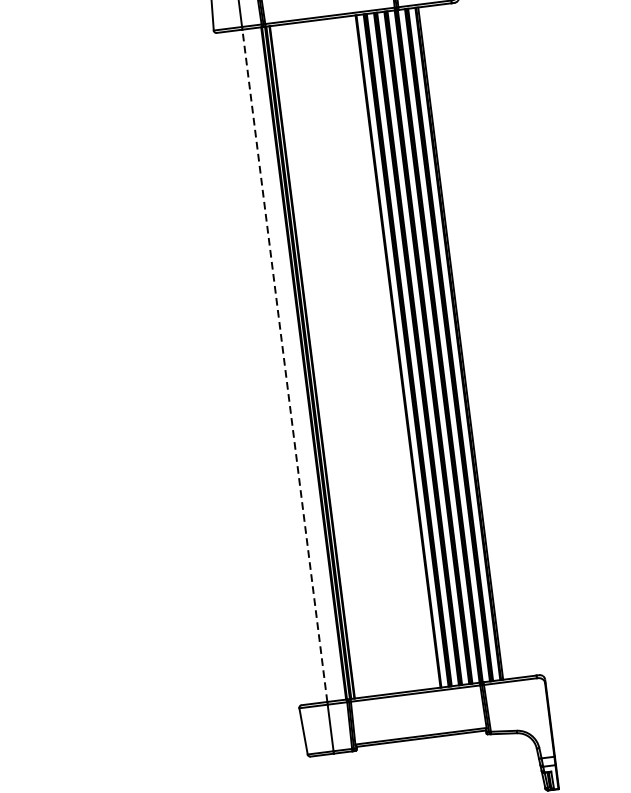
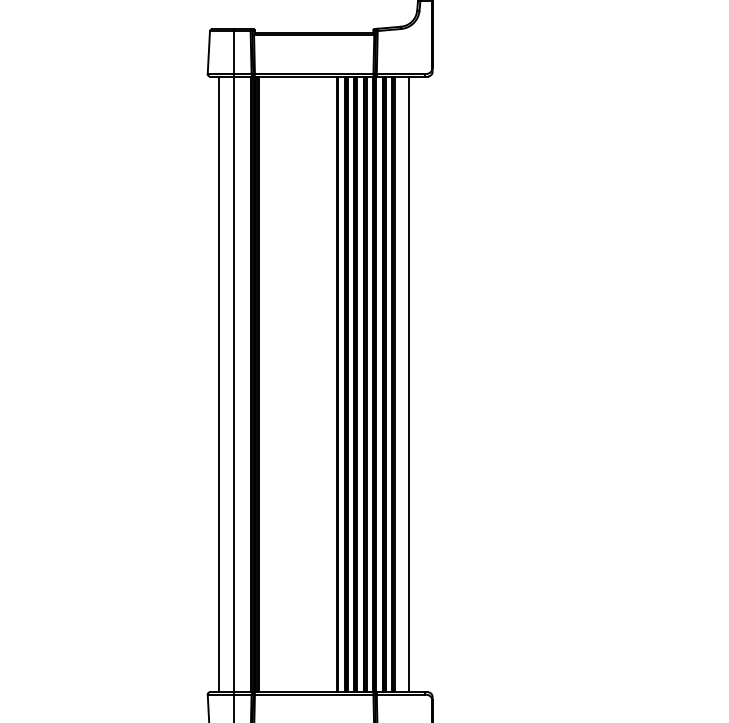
line: (475, 341) -> (408, 384), added
line: (284, 365) -> (233, 384), dashed -> solid
line: (269, 367) -> (219, 384), added

